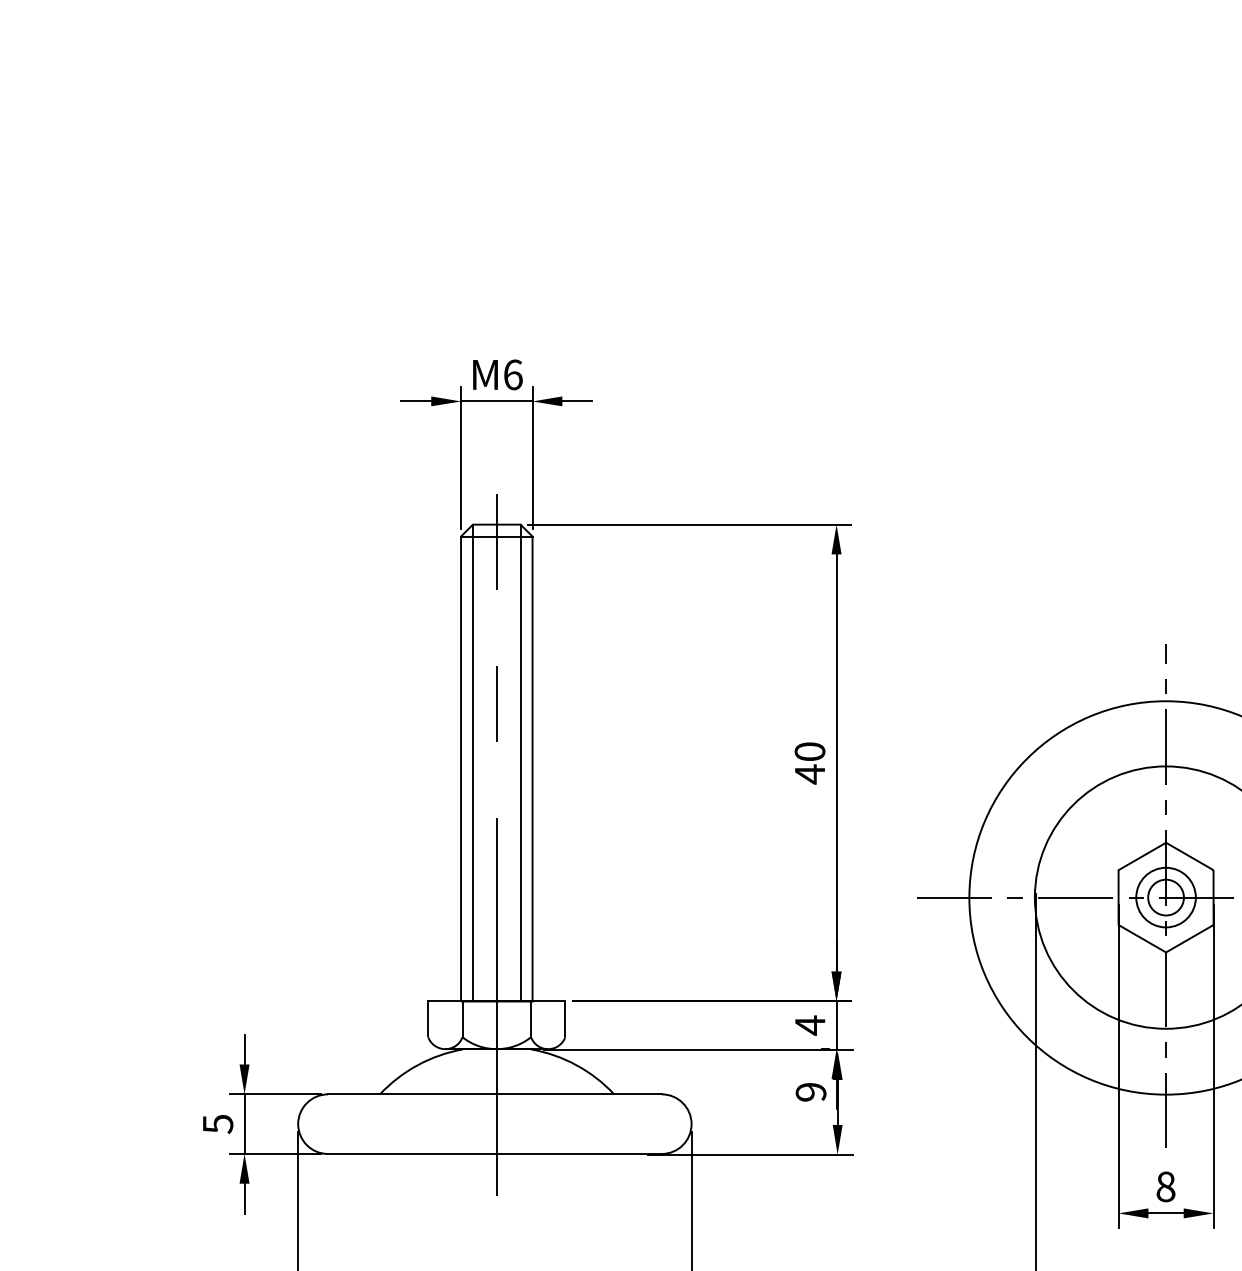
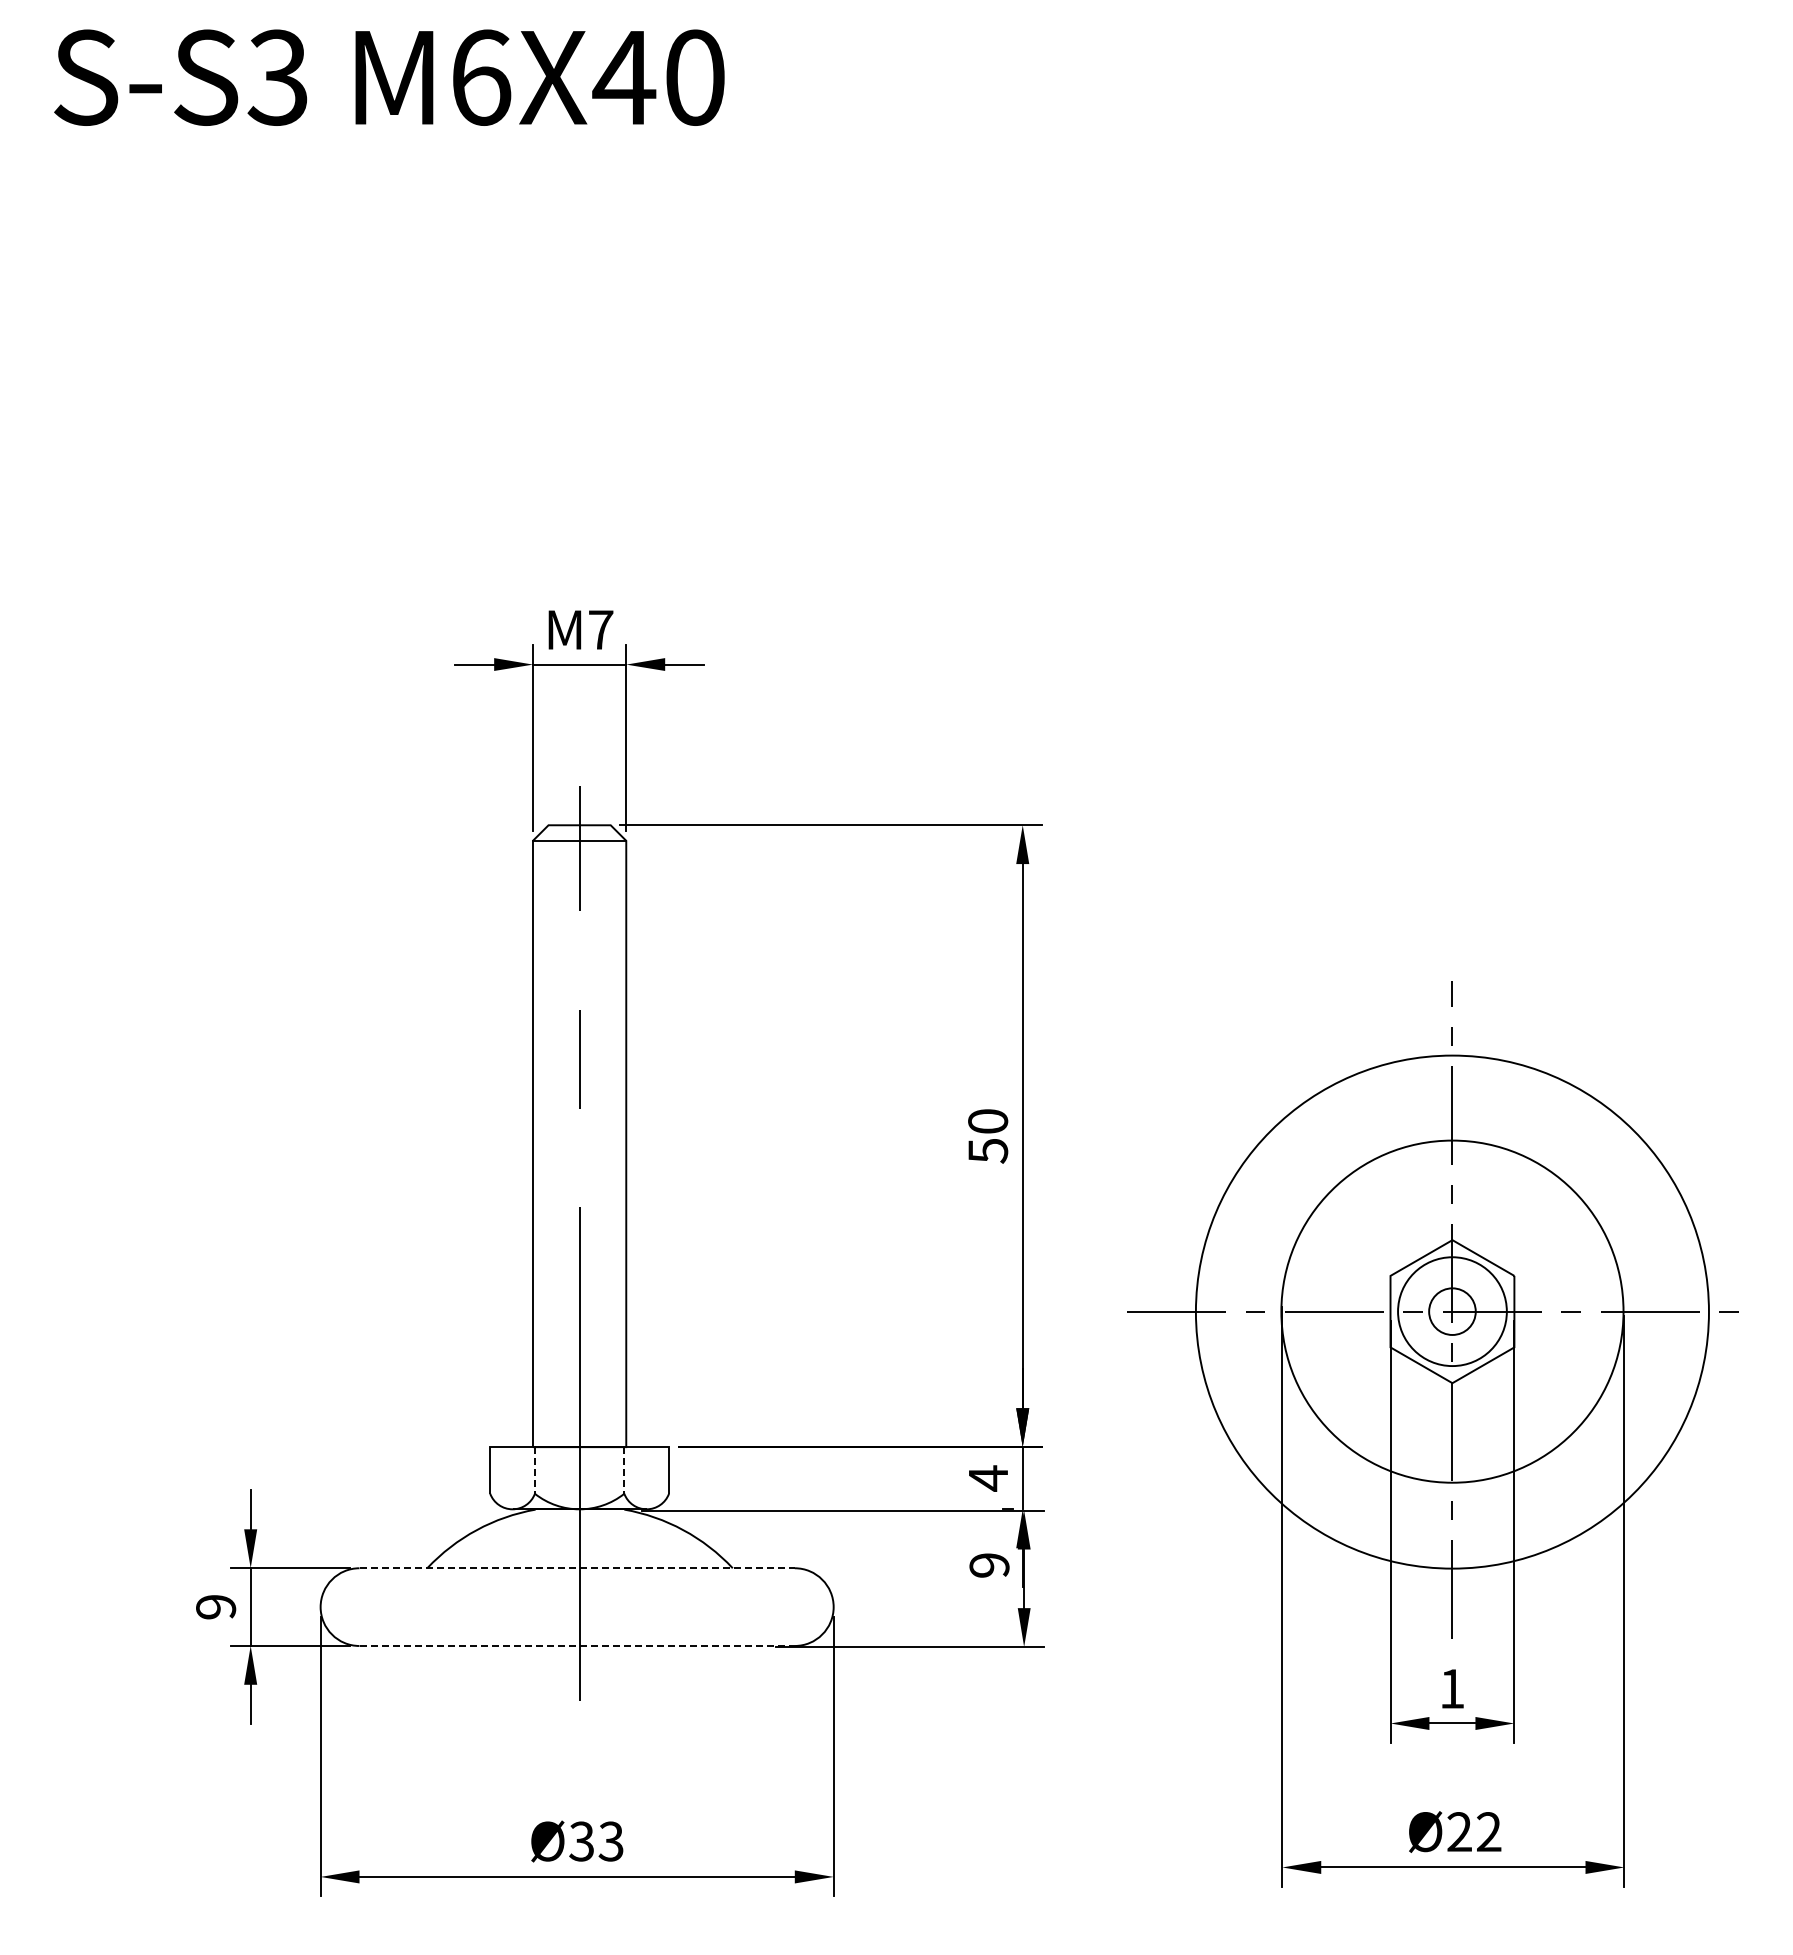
text: (513, 375) -> (601, 630), 6 -> 7
line: (472, 763) -> (548, 1136), removed
line: (520, 763) -> (610, 1136), removed
text: (810, 774) -> (988, 1150), 40 -> 50
circle: (1166, 897) -> (1452, 1311), size x1.4
line: (462, 1019) -> (534, 1470), solid -> dashed
line: (531, 1019) -> (624, 1470), solid -> dashed
line: (495, 1094) -> (577, 1568), solid -> dashed
text: (218, 1124) -> (216, 1607), 5 -> 9
line: (495, 1153) -> (577, 1645), solid -> dashed
text: (1166, 1186) -> (1452, 1688), 8 -> 1

